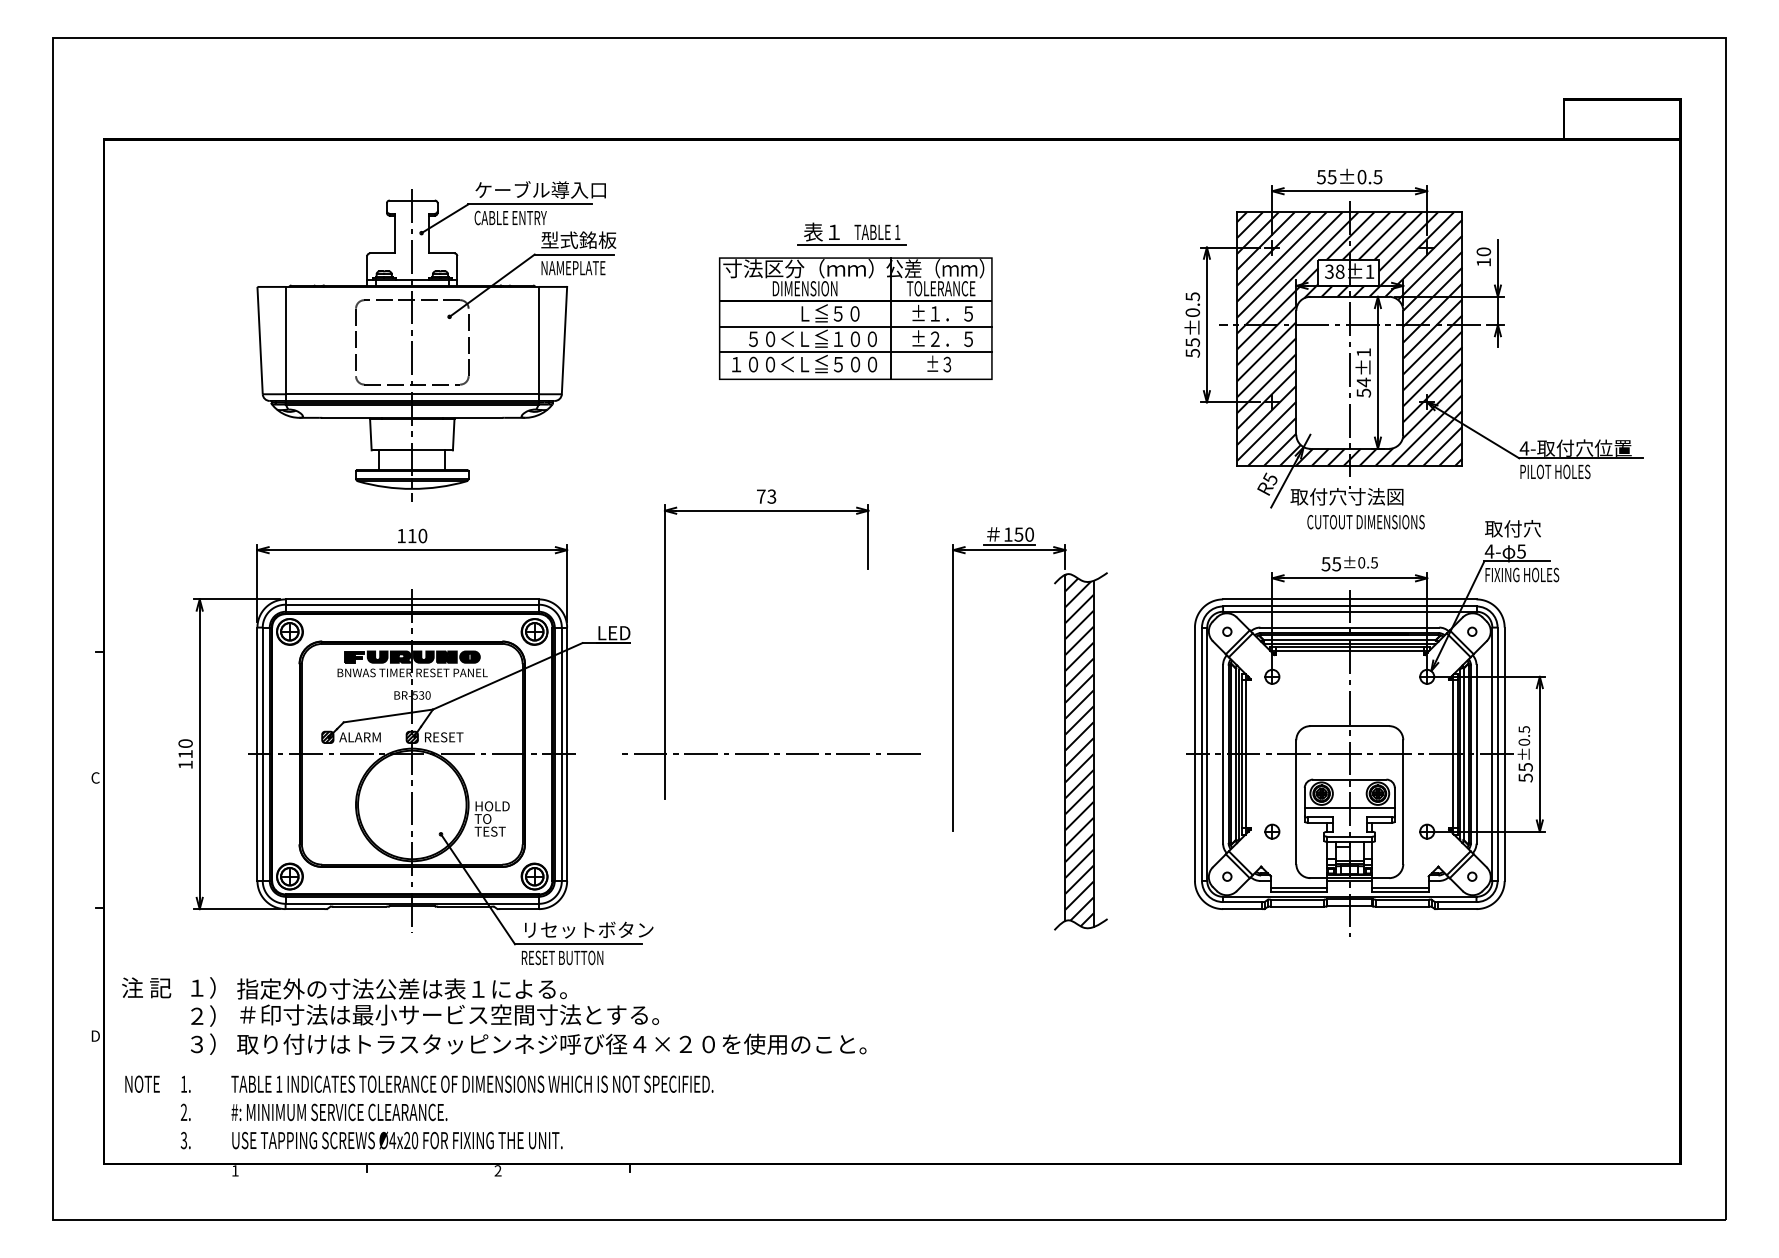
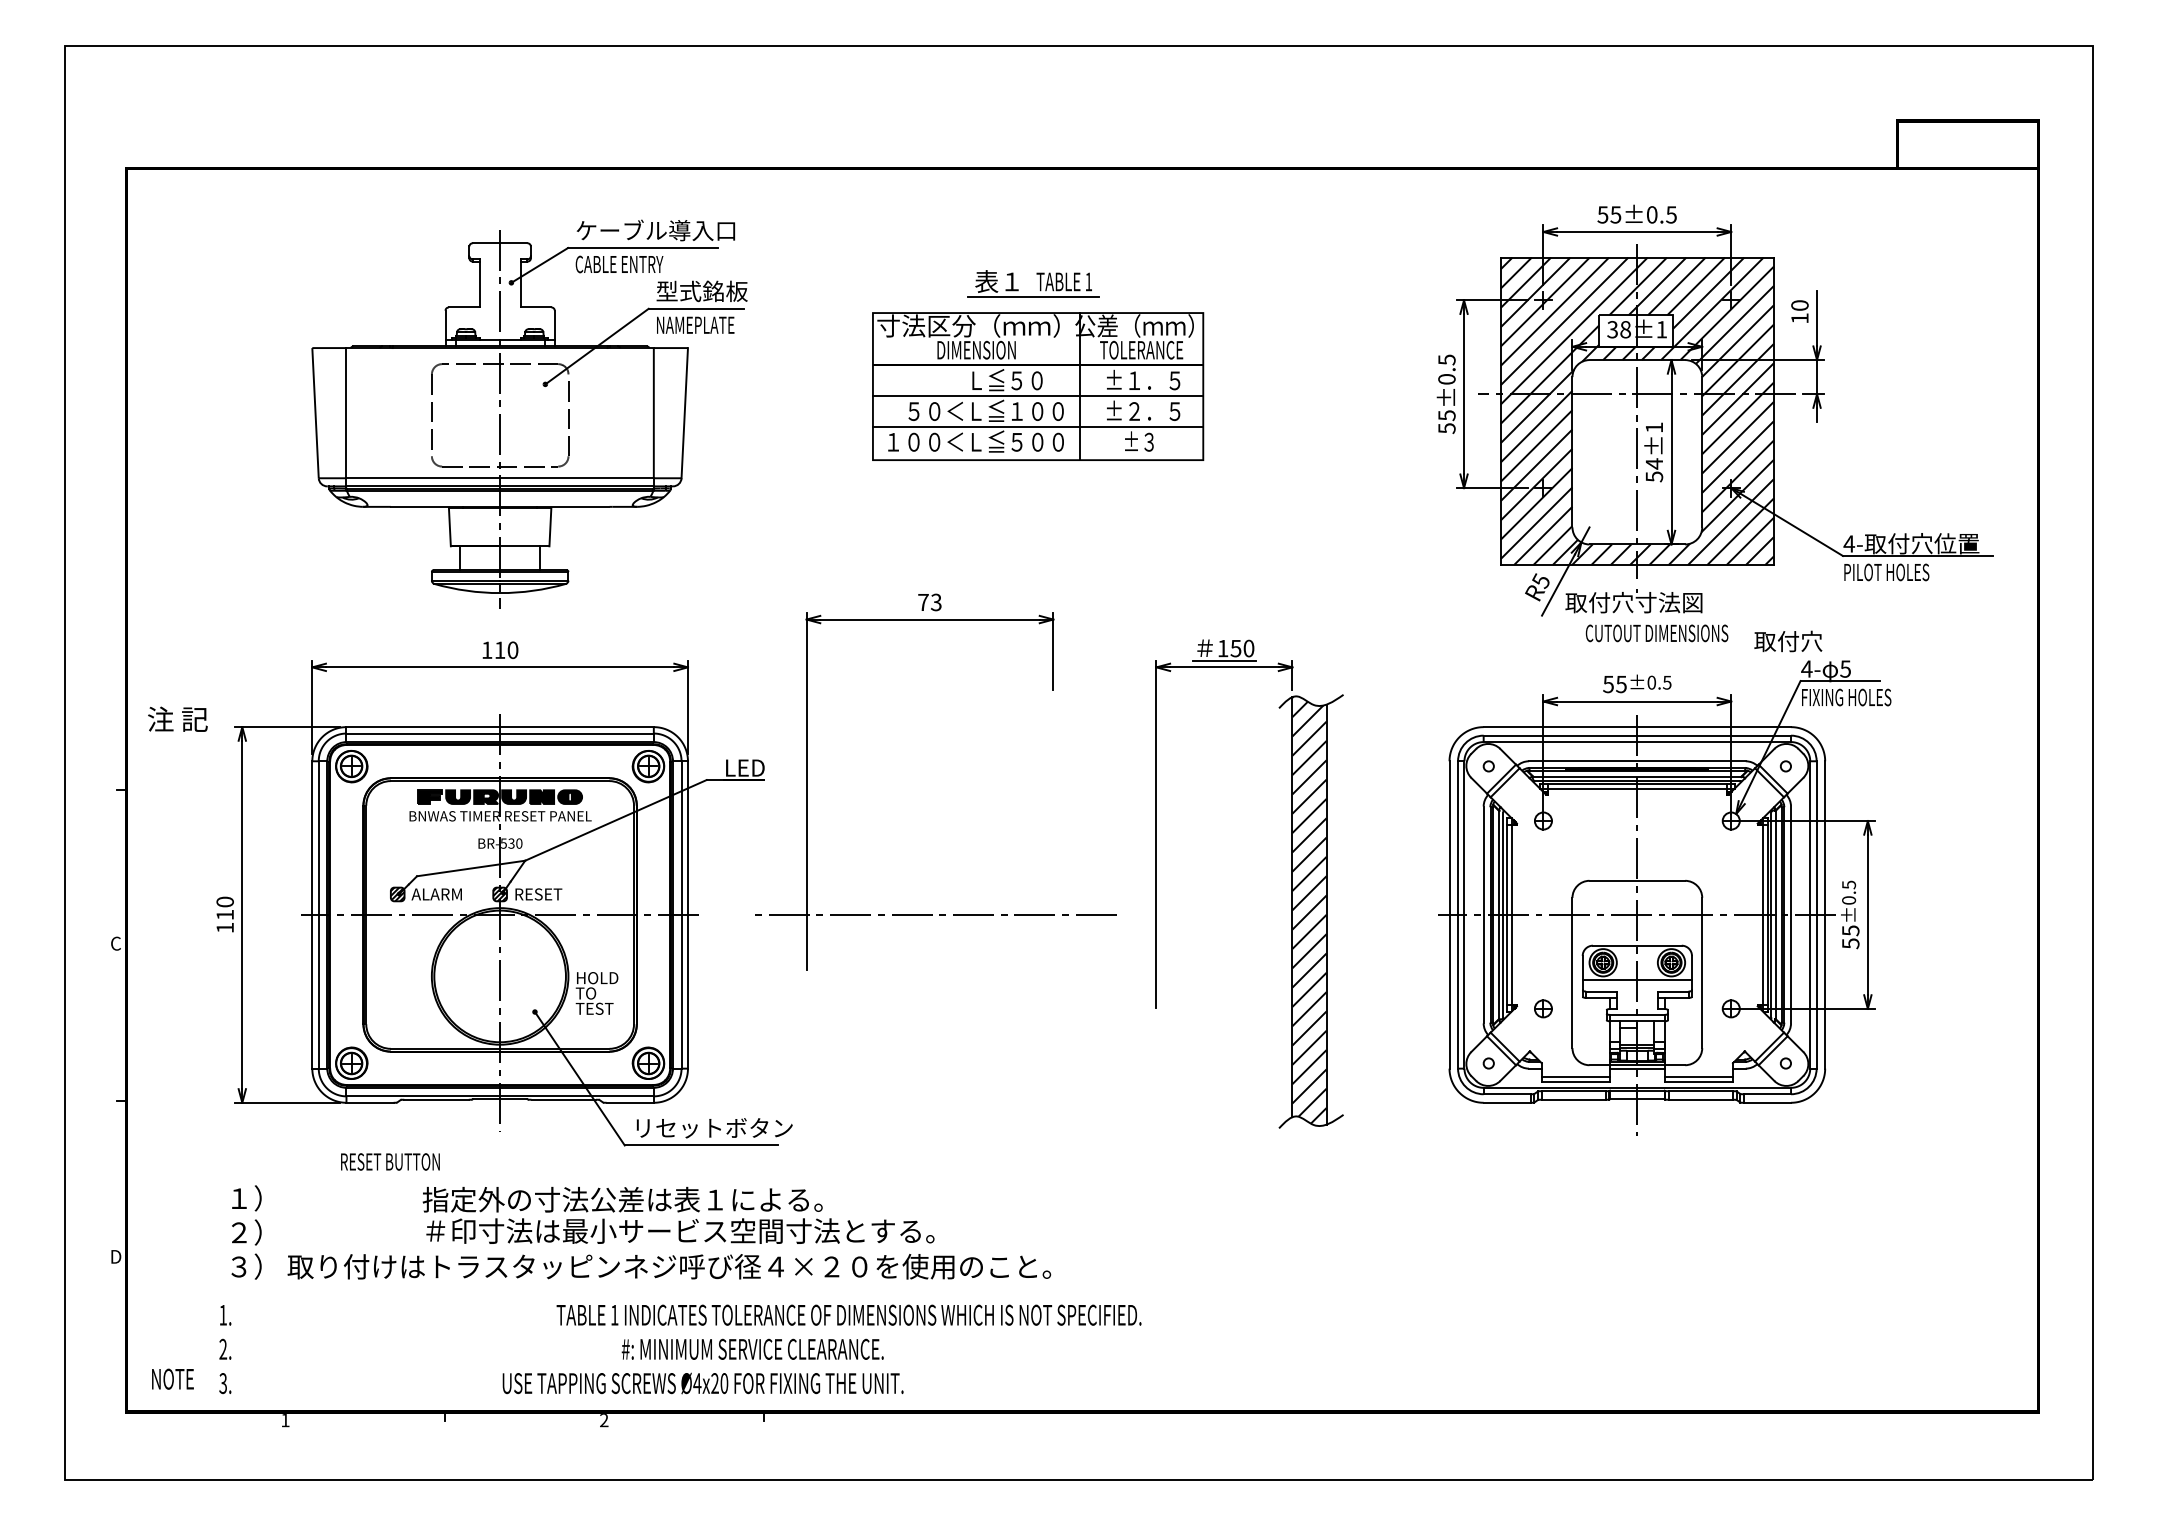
text: (1513, 528) -> (1788, 641), moved
text: (562, 957) -> (390, 1161), moved
text: (146, 987) -> (177, 718), moved
text: (448, 1002) -> (678, 1215), moved
text: (142, 1083) -> (172, 1378), moved
text: (471, 1083) -> (848, 1314), moved
text: (339, 1111) -> (752, 1348), moved
text: (396, 1140) -> (702, 1383), moved

